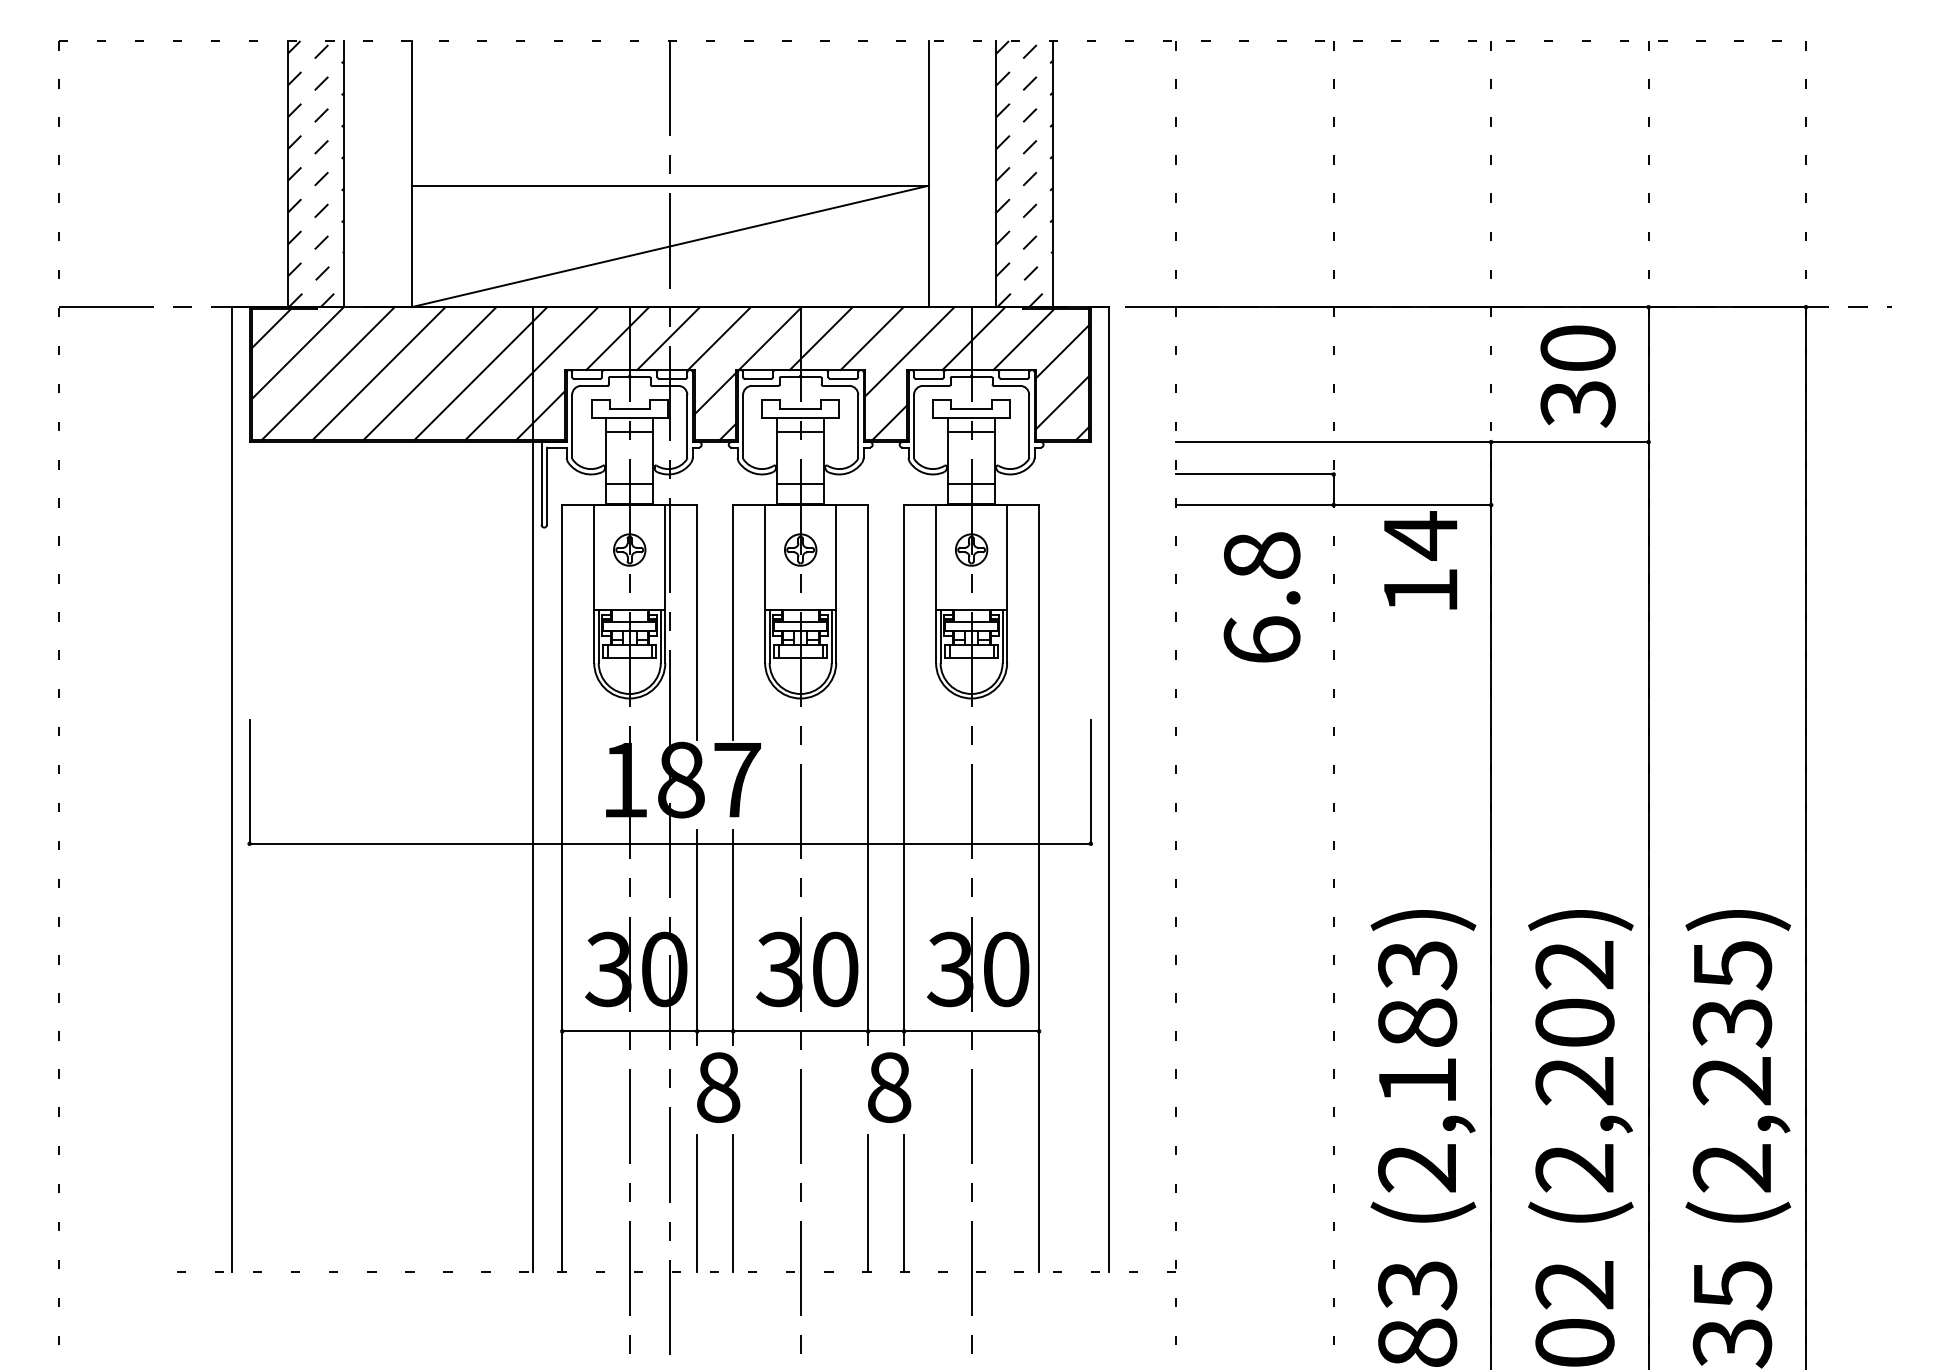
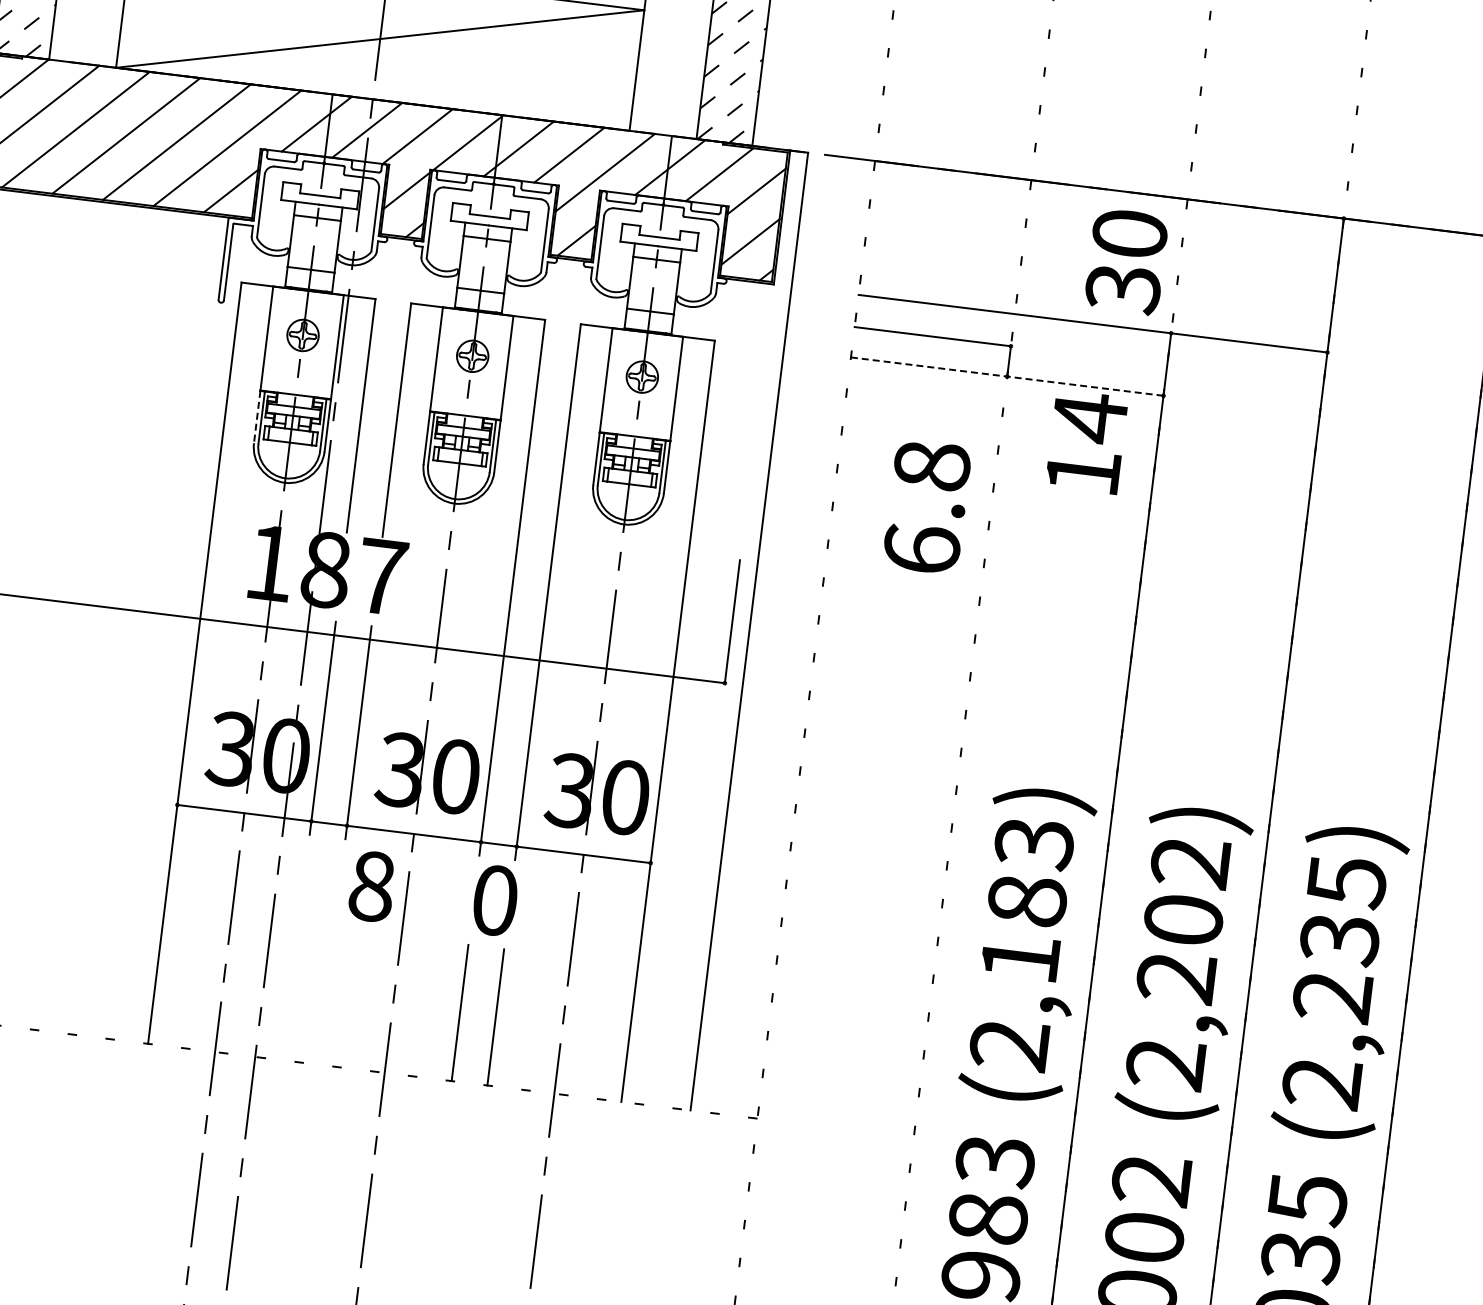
text: (1577, 376) -> (1125, 261), moved
line: (1333, 505) -> (1006, 377), solid -> dashed
text: (1261, 597) -> (926, 507), moved
line: (594, 637) -> (257, 417), solid -> dashed
line: (533, 789) -> (178, 561), removed
text: (718, 1087) -> (372, 886), moved
text: (889, 1087) -> (495, 900), 8 -> 0
line: (697, 1203) -> (290, 992), removed
line: (733, 1203) -> (326, 996), removed

